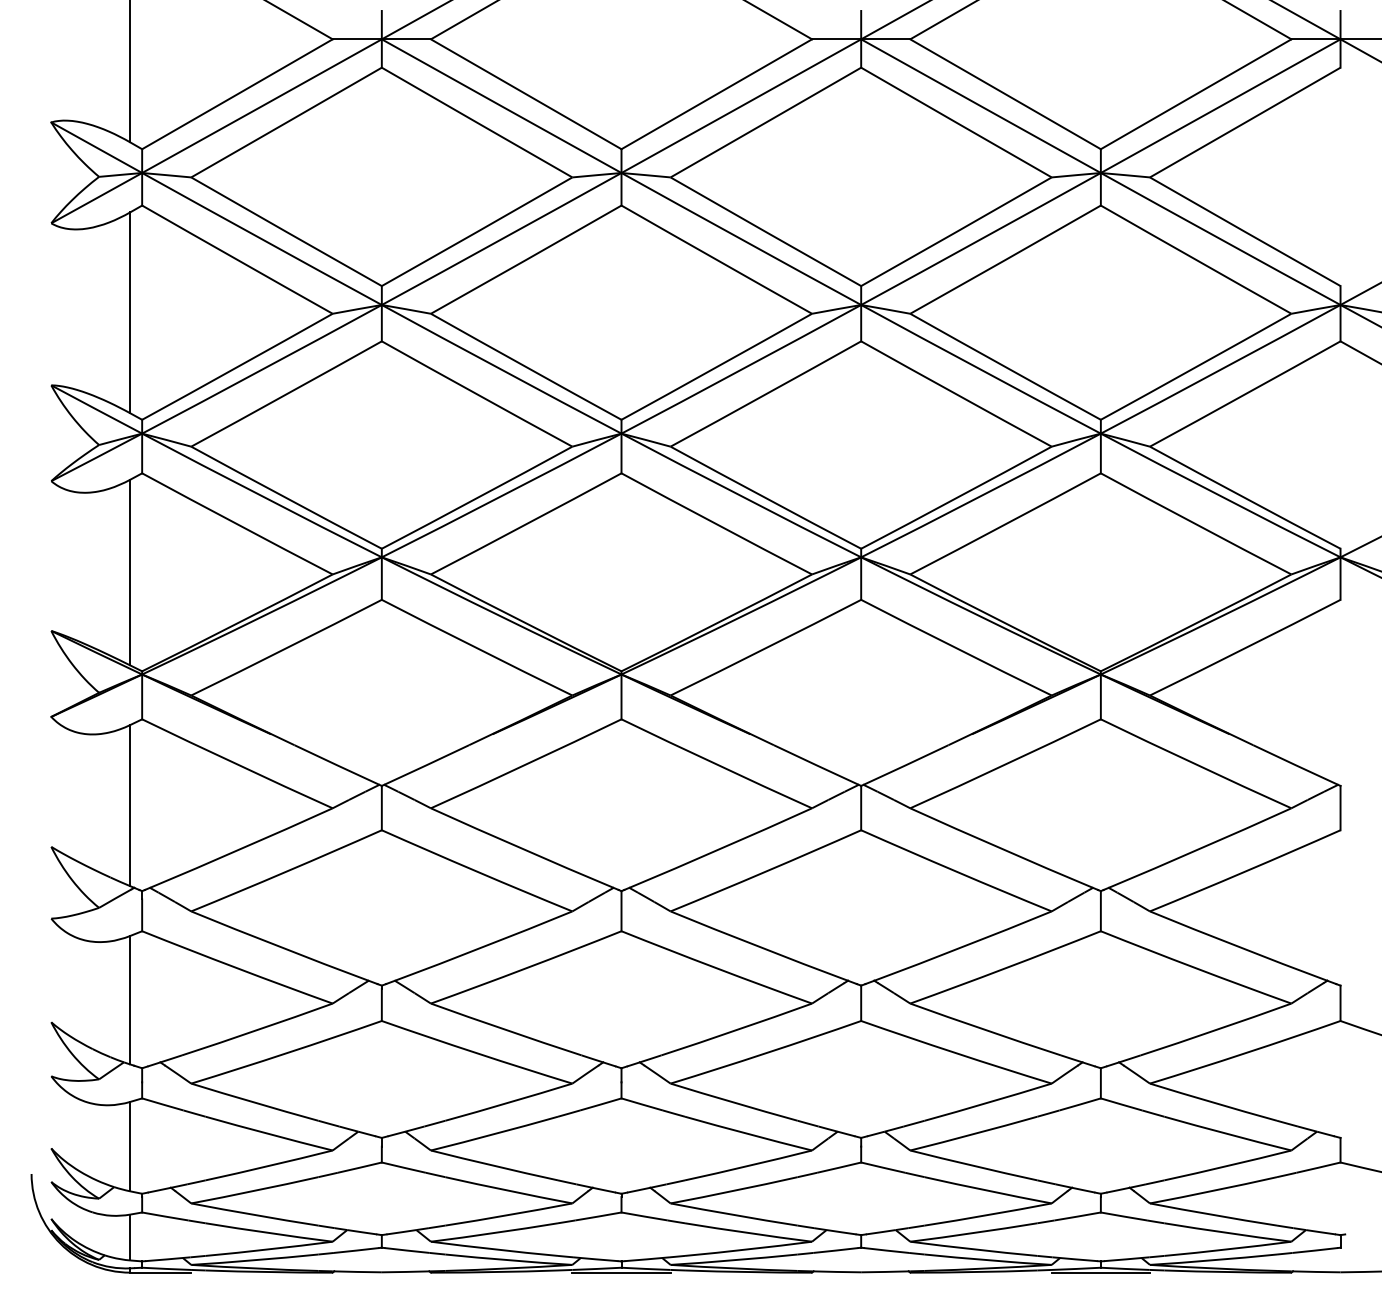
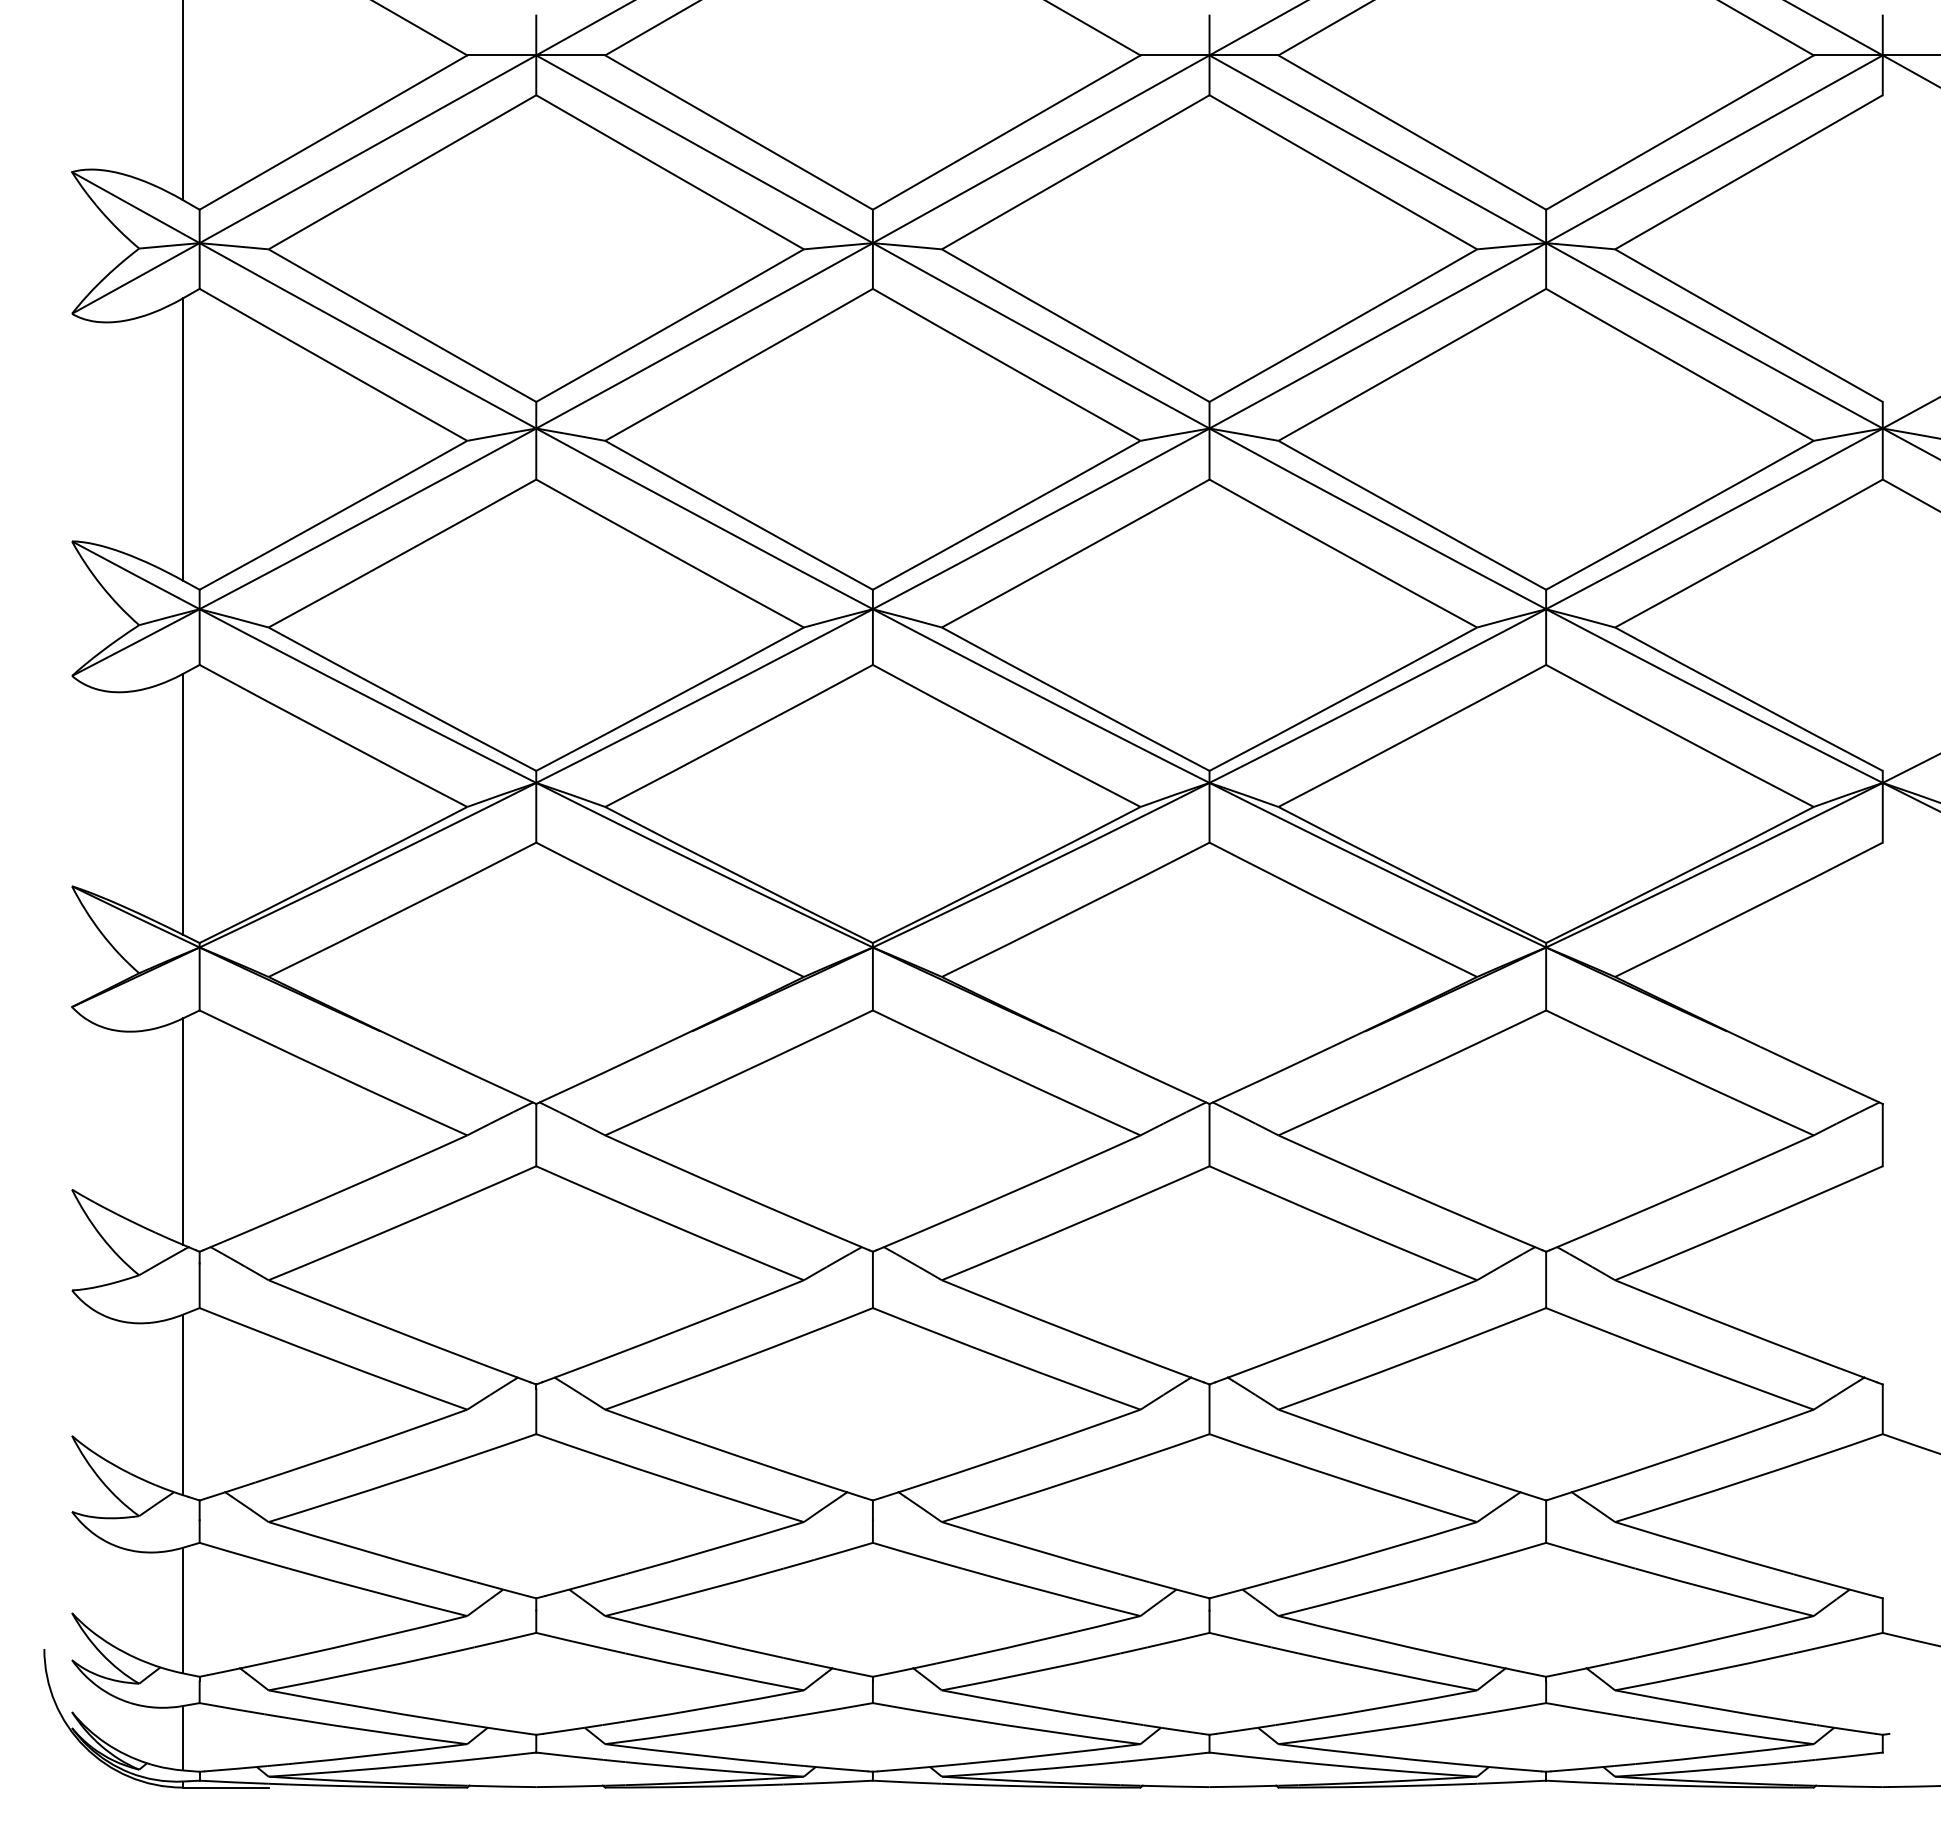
line: (621, 1272) -> (872, 1787), removed
line: (1101, 1272) -> (1546, 1787), removed

